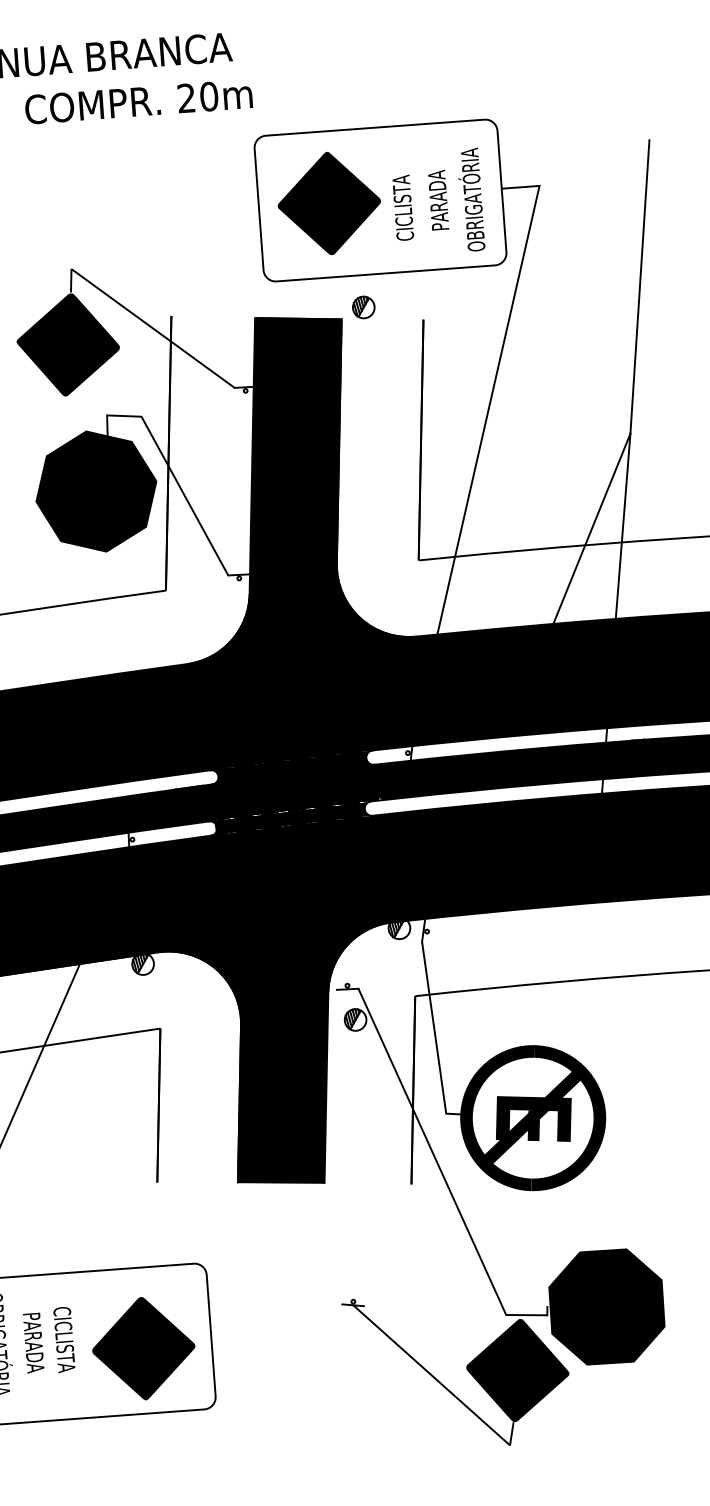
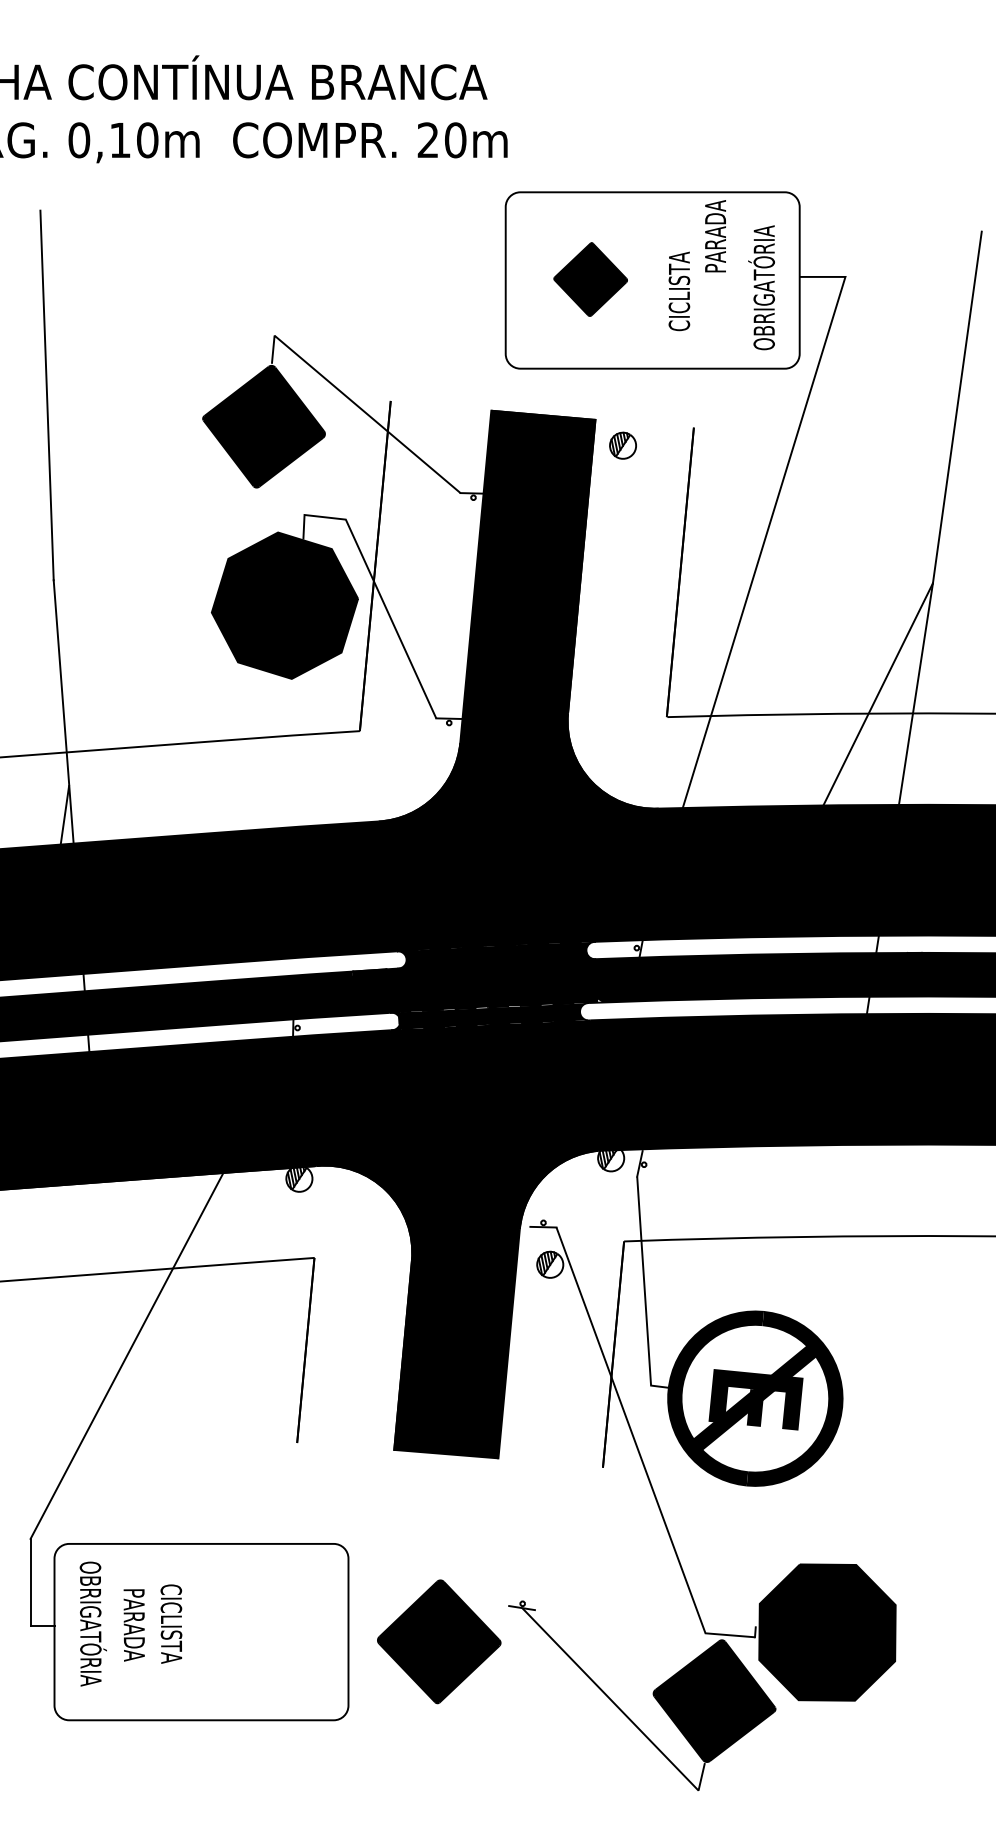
text: (438, 200) -> (715, 236), moved
part: (329, 203) -> (590, 279), size x0.6
part: (363, 307) -> (622, 445), moved
part: (144, 1348) -> (439, 1641), moved

